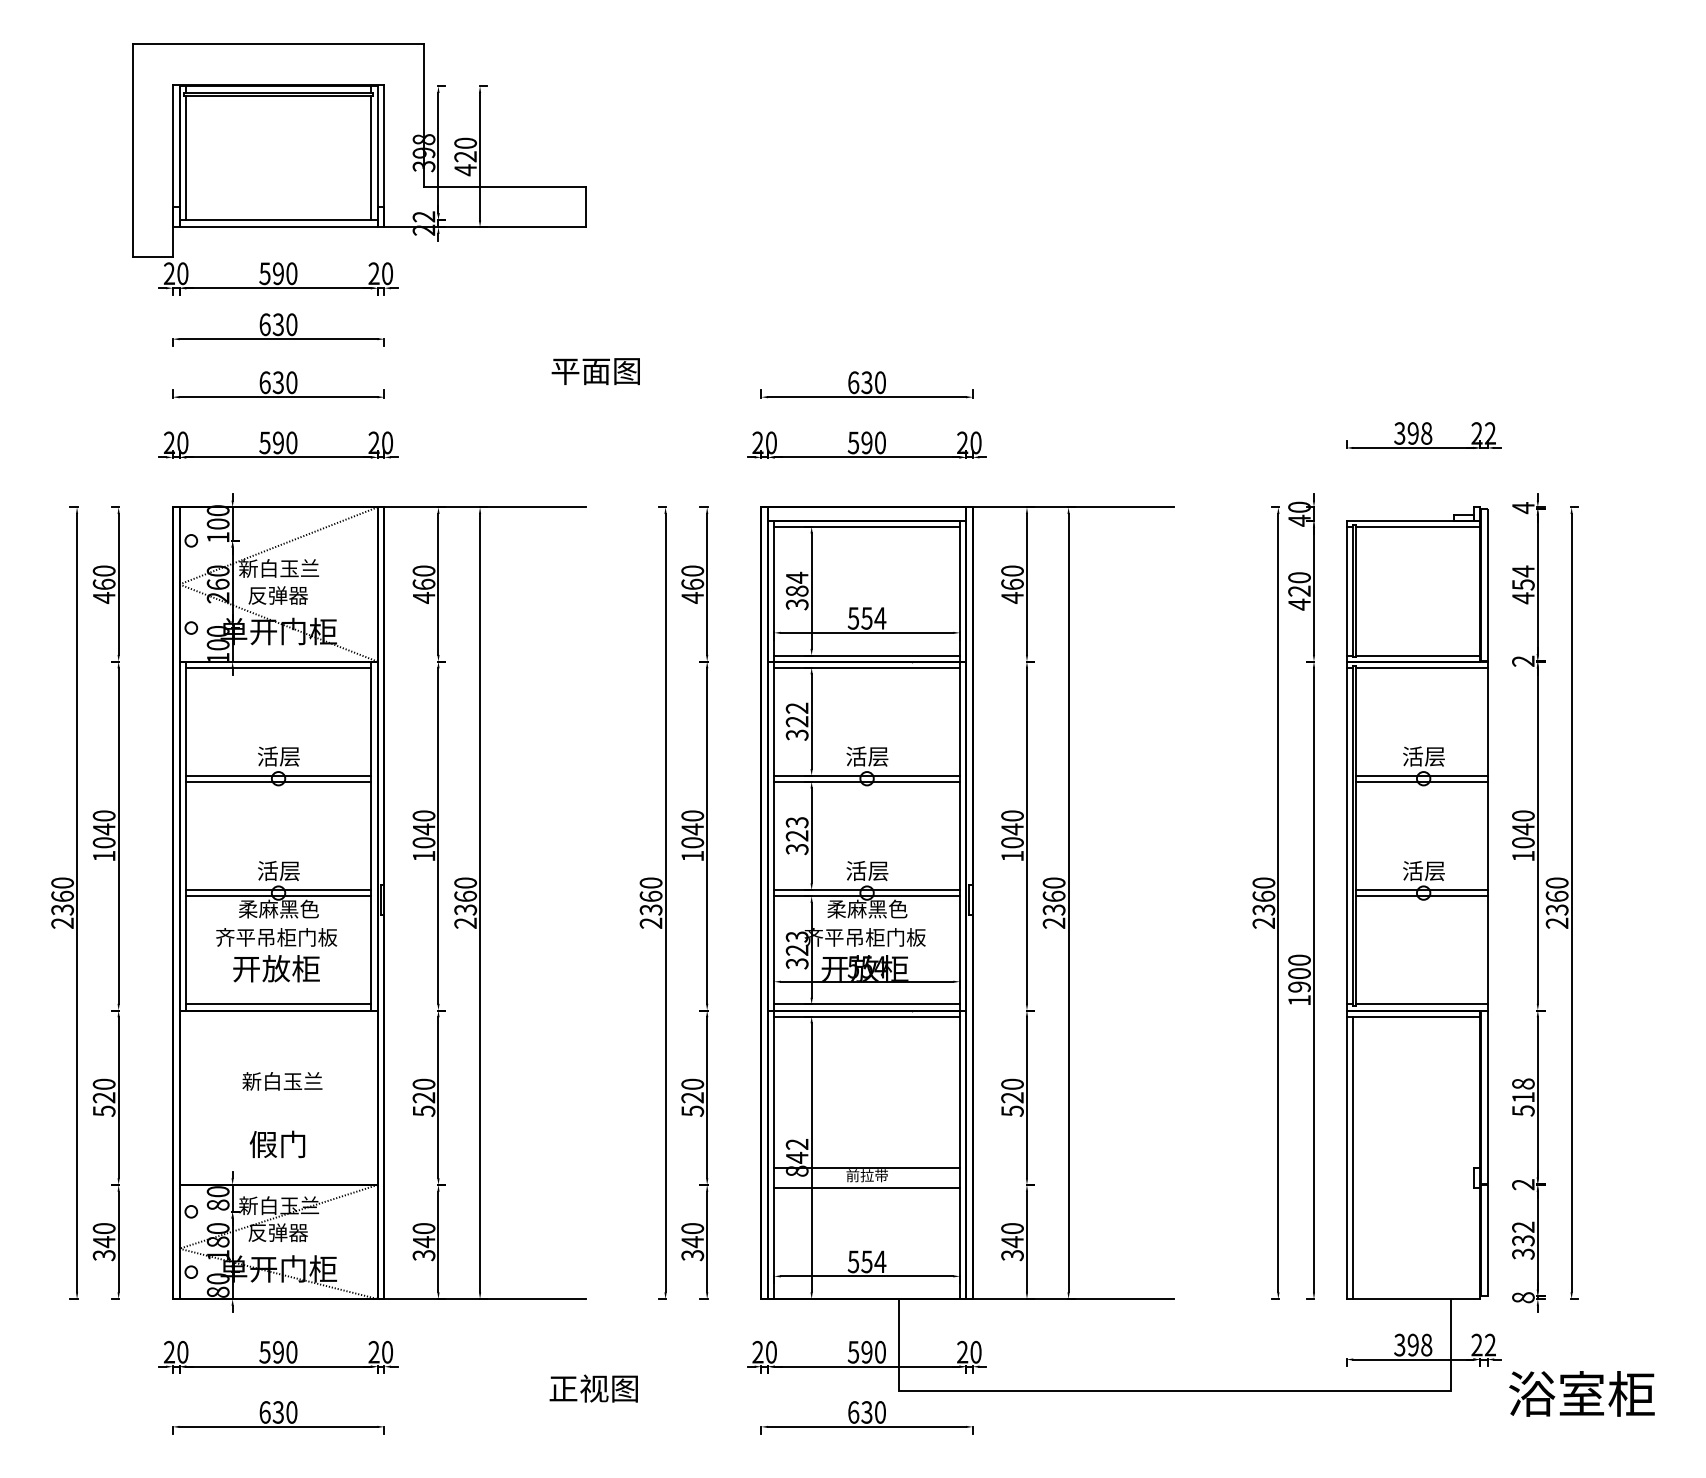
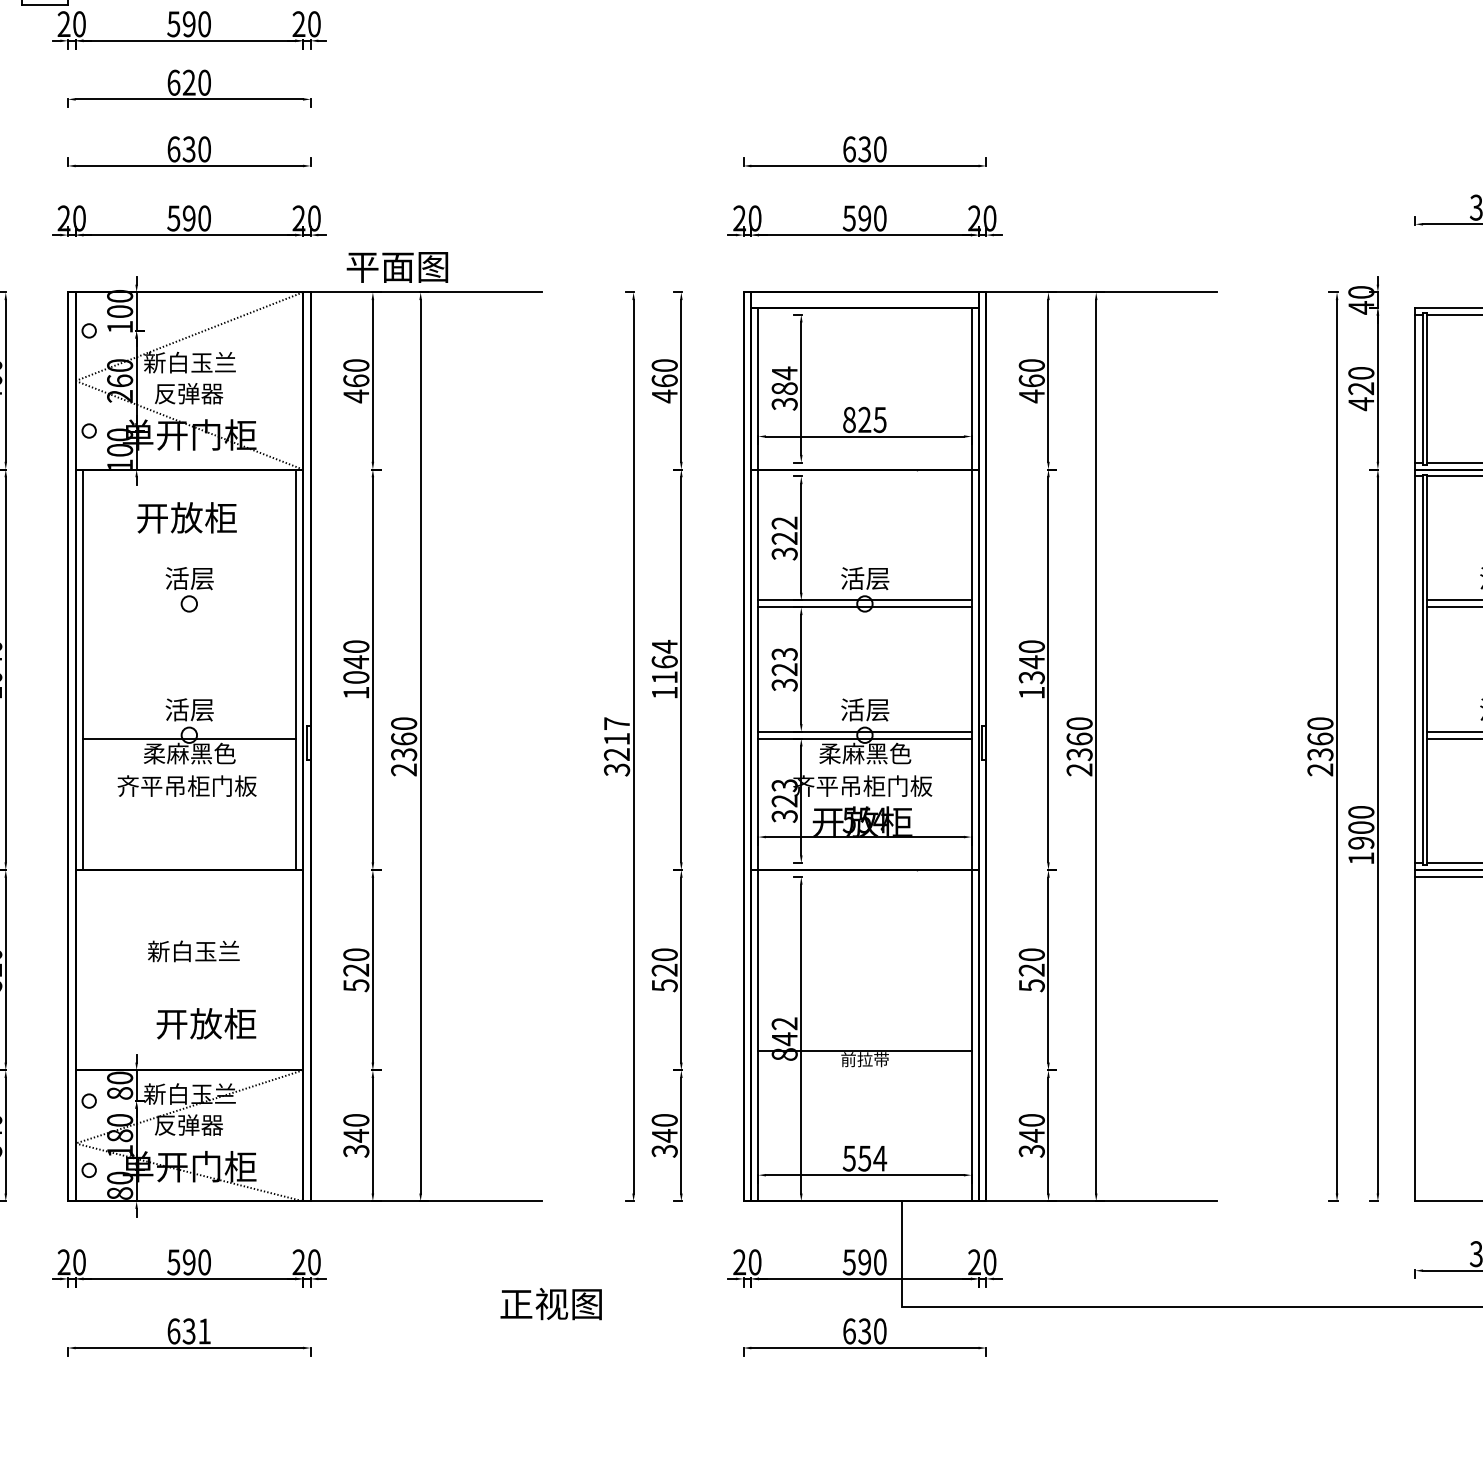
text: (277, 324) -> (188, 82), 630 -> 620
text: (595, 371) -> (397, 267), moved
line: (867, 526) -> (865, 314), removed
text: (866, 618) -> (864, 420), 554 -> 825
line: (867, 655) -> (865, 462), removed
line: (278, 667) -> (189, 476), removed
line: (867, 667) -> (865, 476), removed
line: (278, 775) -> (189, 600), removed
line: (278, 781) -> (189, 607), removed
text: (692, 829) -> (664, 662), 1040 -> 1164
text: (1012, 842) -> (1031, 677), 1040 -> 1340
line: (278, 890) -> (189, 732), removed
text: (650, 903) -> (616, 747), 2360 -> 3217
text: (276, 968) -> (186, 517), moved
line: (278, 1004) -> (189, 863), removed
line: (867, 1004) -> (865, 863), removed
line: (867, 1016) -> (865, 876), removed
text: (292, 1144) -> (205, 1023), 假门 -> 开放柜
line: (1352, 1157) -> (1422, 1038), removed
line: (867, 1188) -> (865, 1074), removed
text: (291, 1412) -> (204, 1331), 630 -> 631

